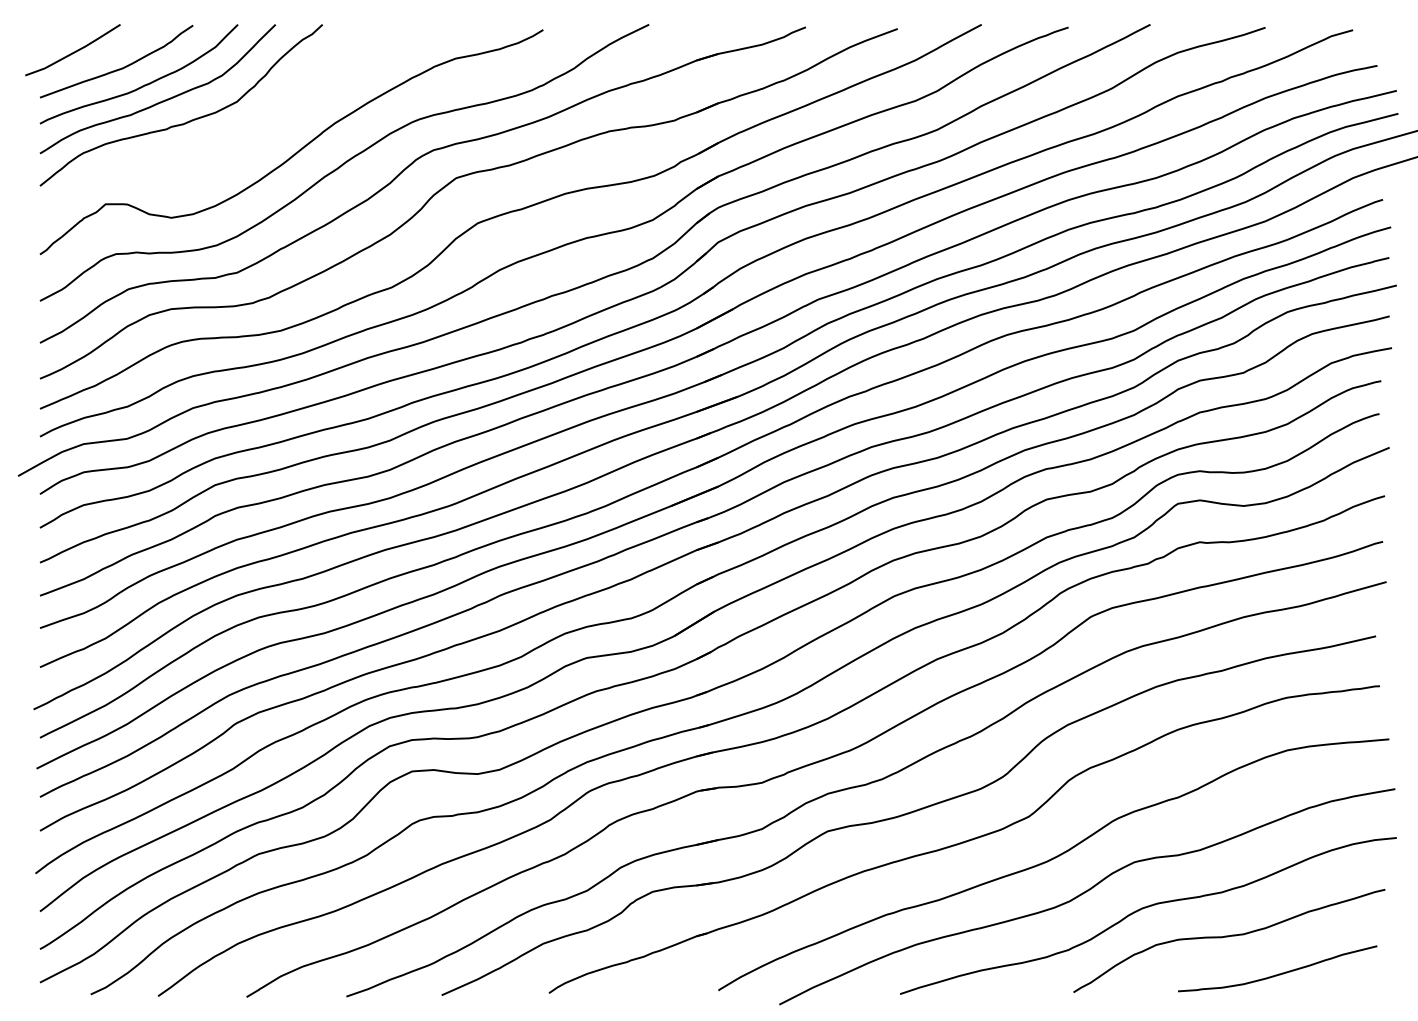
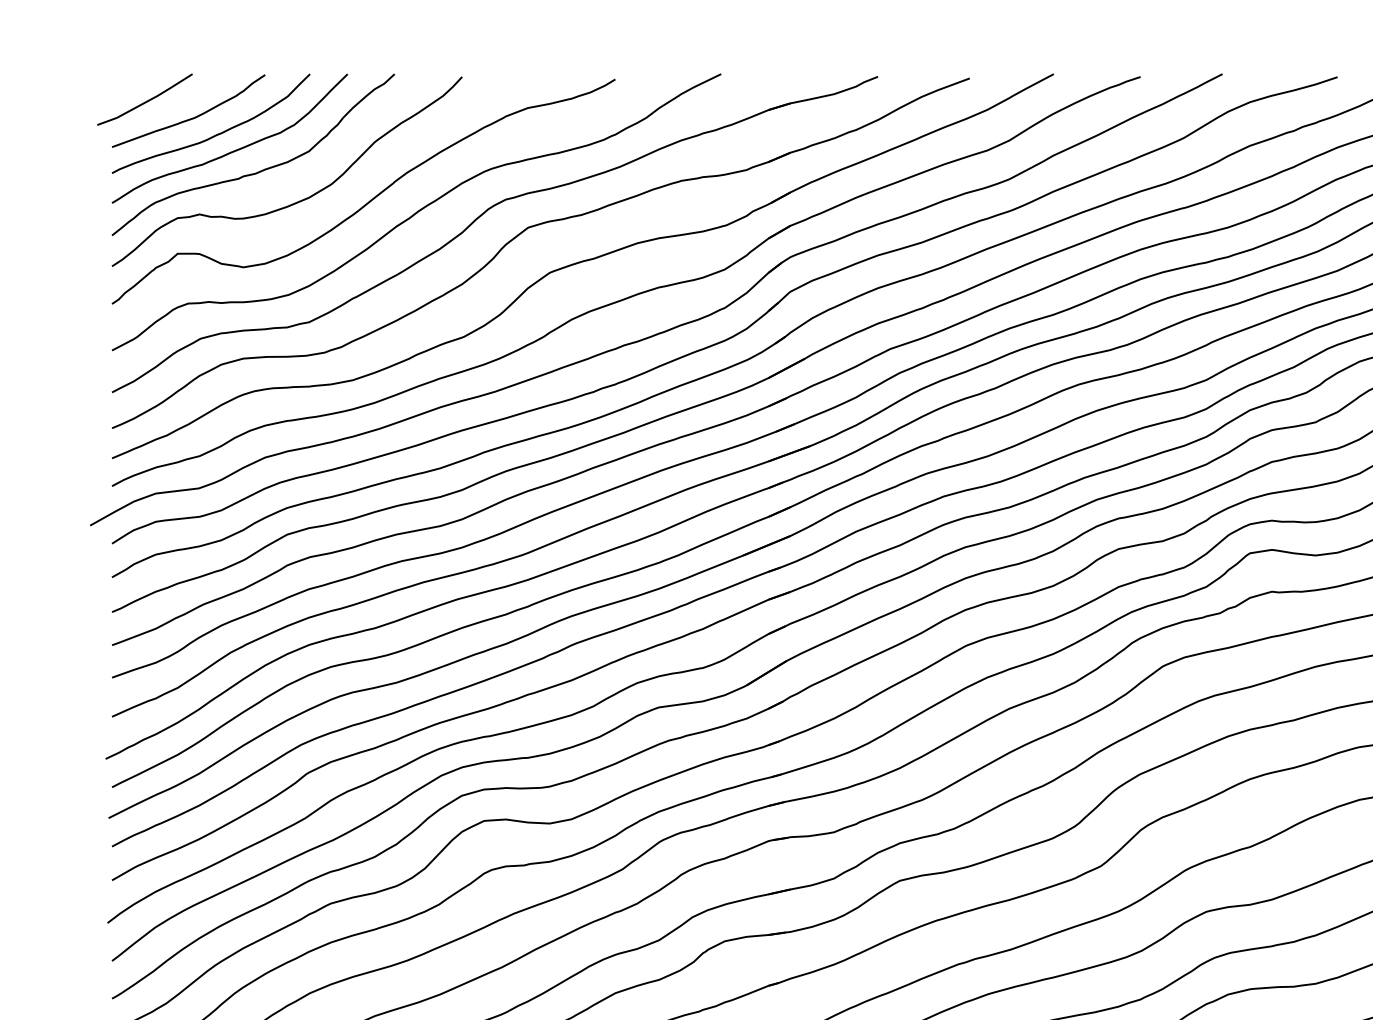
curve: (228, 150) -> (300, 199), added

